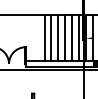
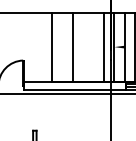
line: (51, 38) -> (62, 47), removed
line: (65, 38) -> (83, 47), removed
line: (72, 38) -> (94, 47), removed

